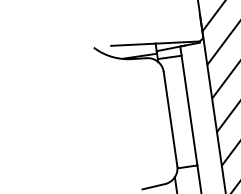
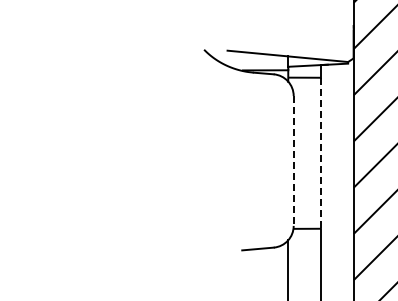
line: (189, 110) -> (320, 153), solid -> dashed
line: (170, 118) -> (293, 160), solid -> dashed

